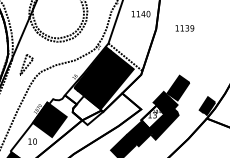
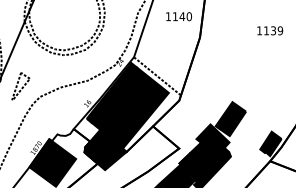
text: (184, 28) -> (269, 31), moved
fill: (87, 110) -> (104, 150), added
fill: (152, 116) -> (194, 158), added

